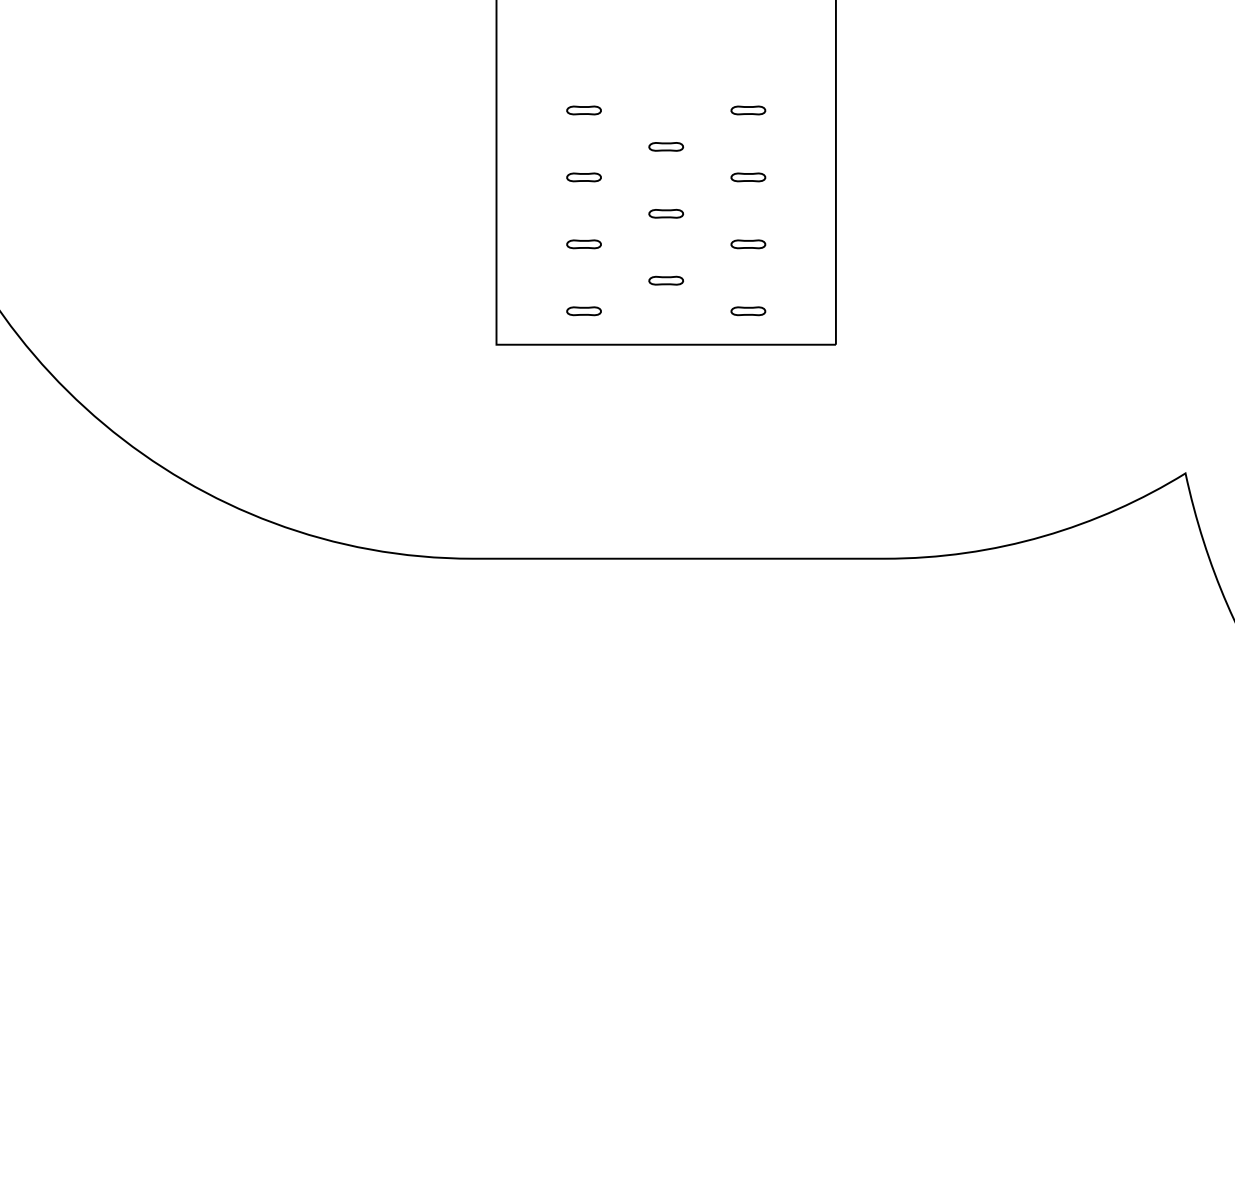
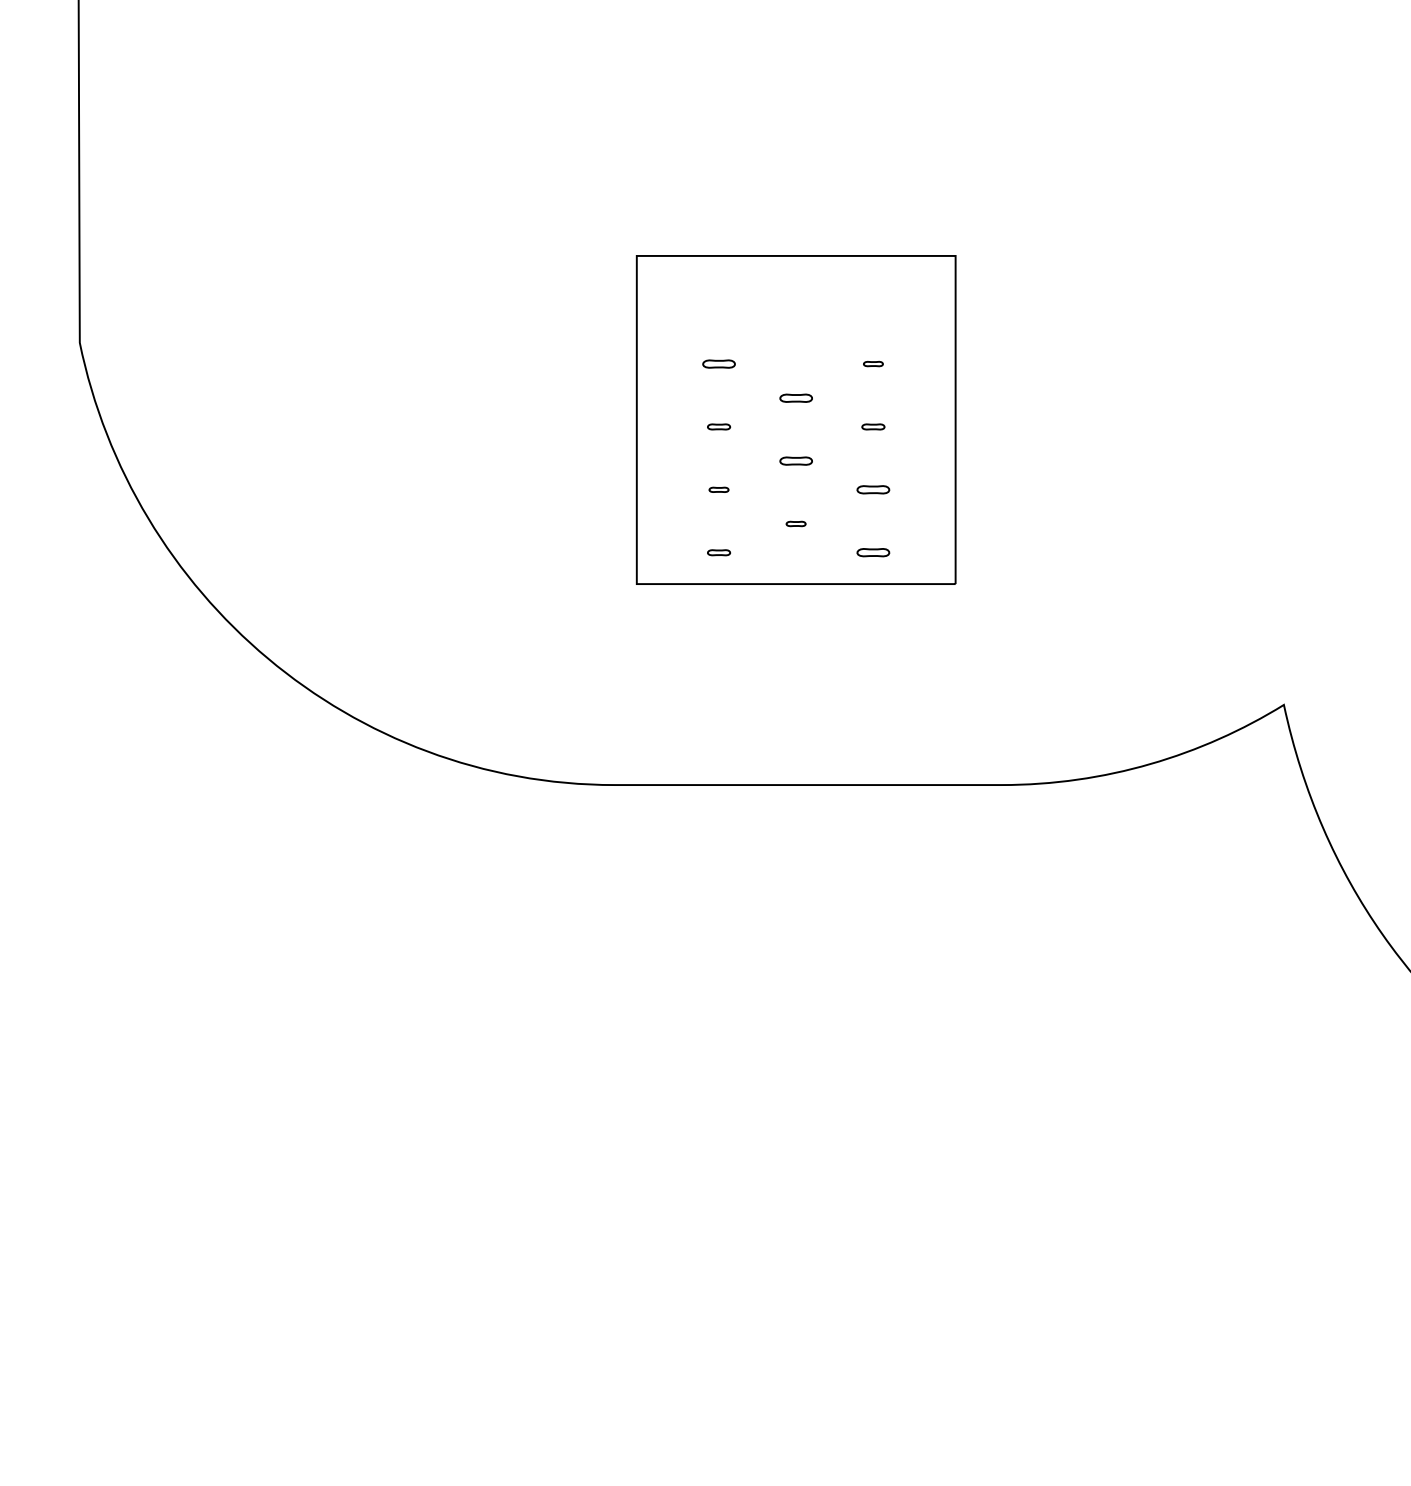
part: (748, 109) -> (873, 363), size x0.6
part: (583, 176) -> (718, 426), size x0.7
part: (748, 176) -> (873, 426), size x0.7
part: (583, 244) -> (718, 489), size x0.6
part: (665, 280) -> (795, 523), size x0.6
part: (583, 311) -> (718, 552), size x0.7

